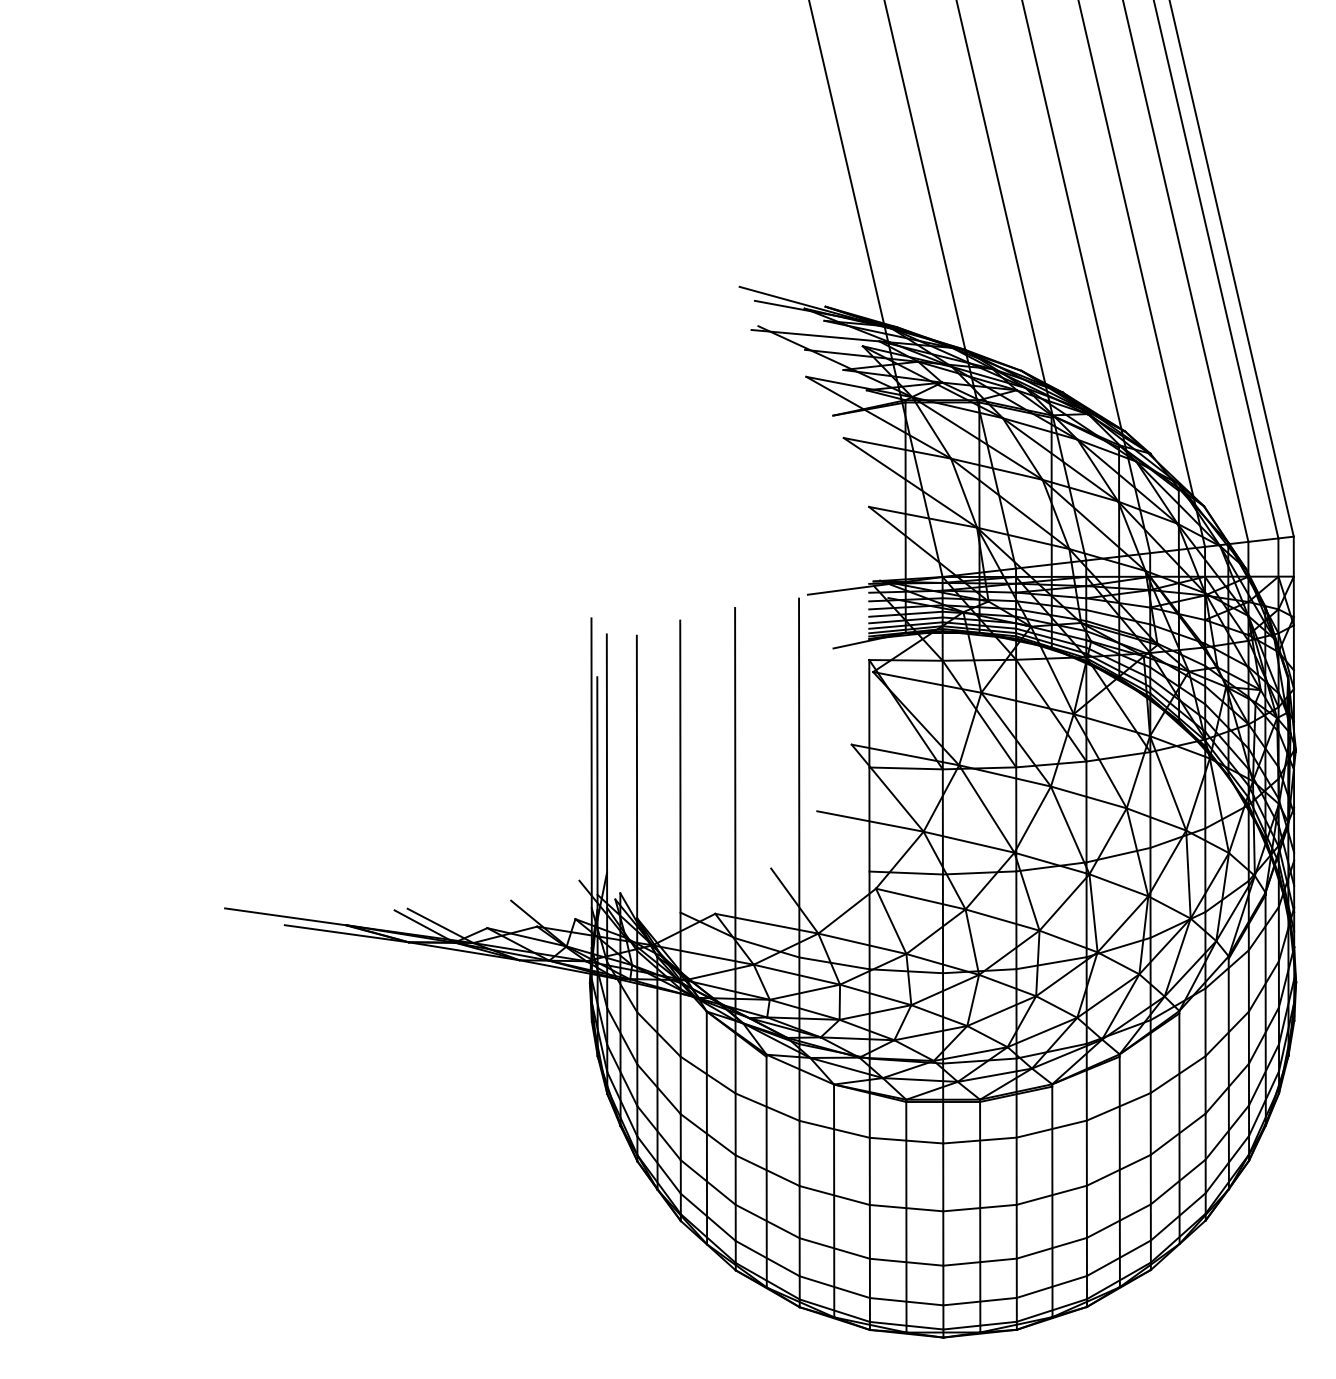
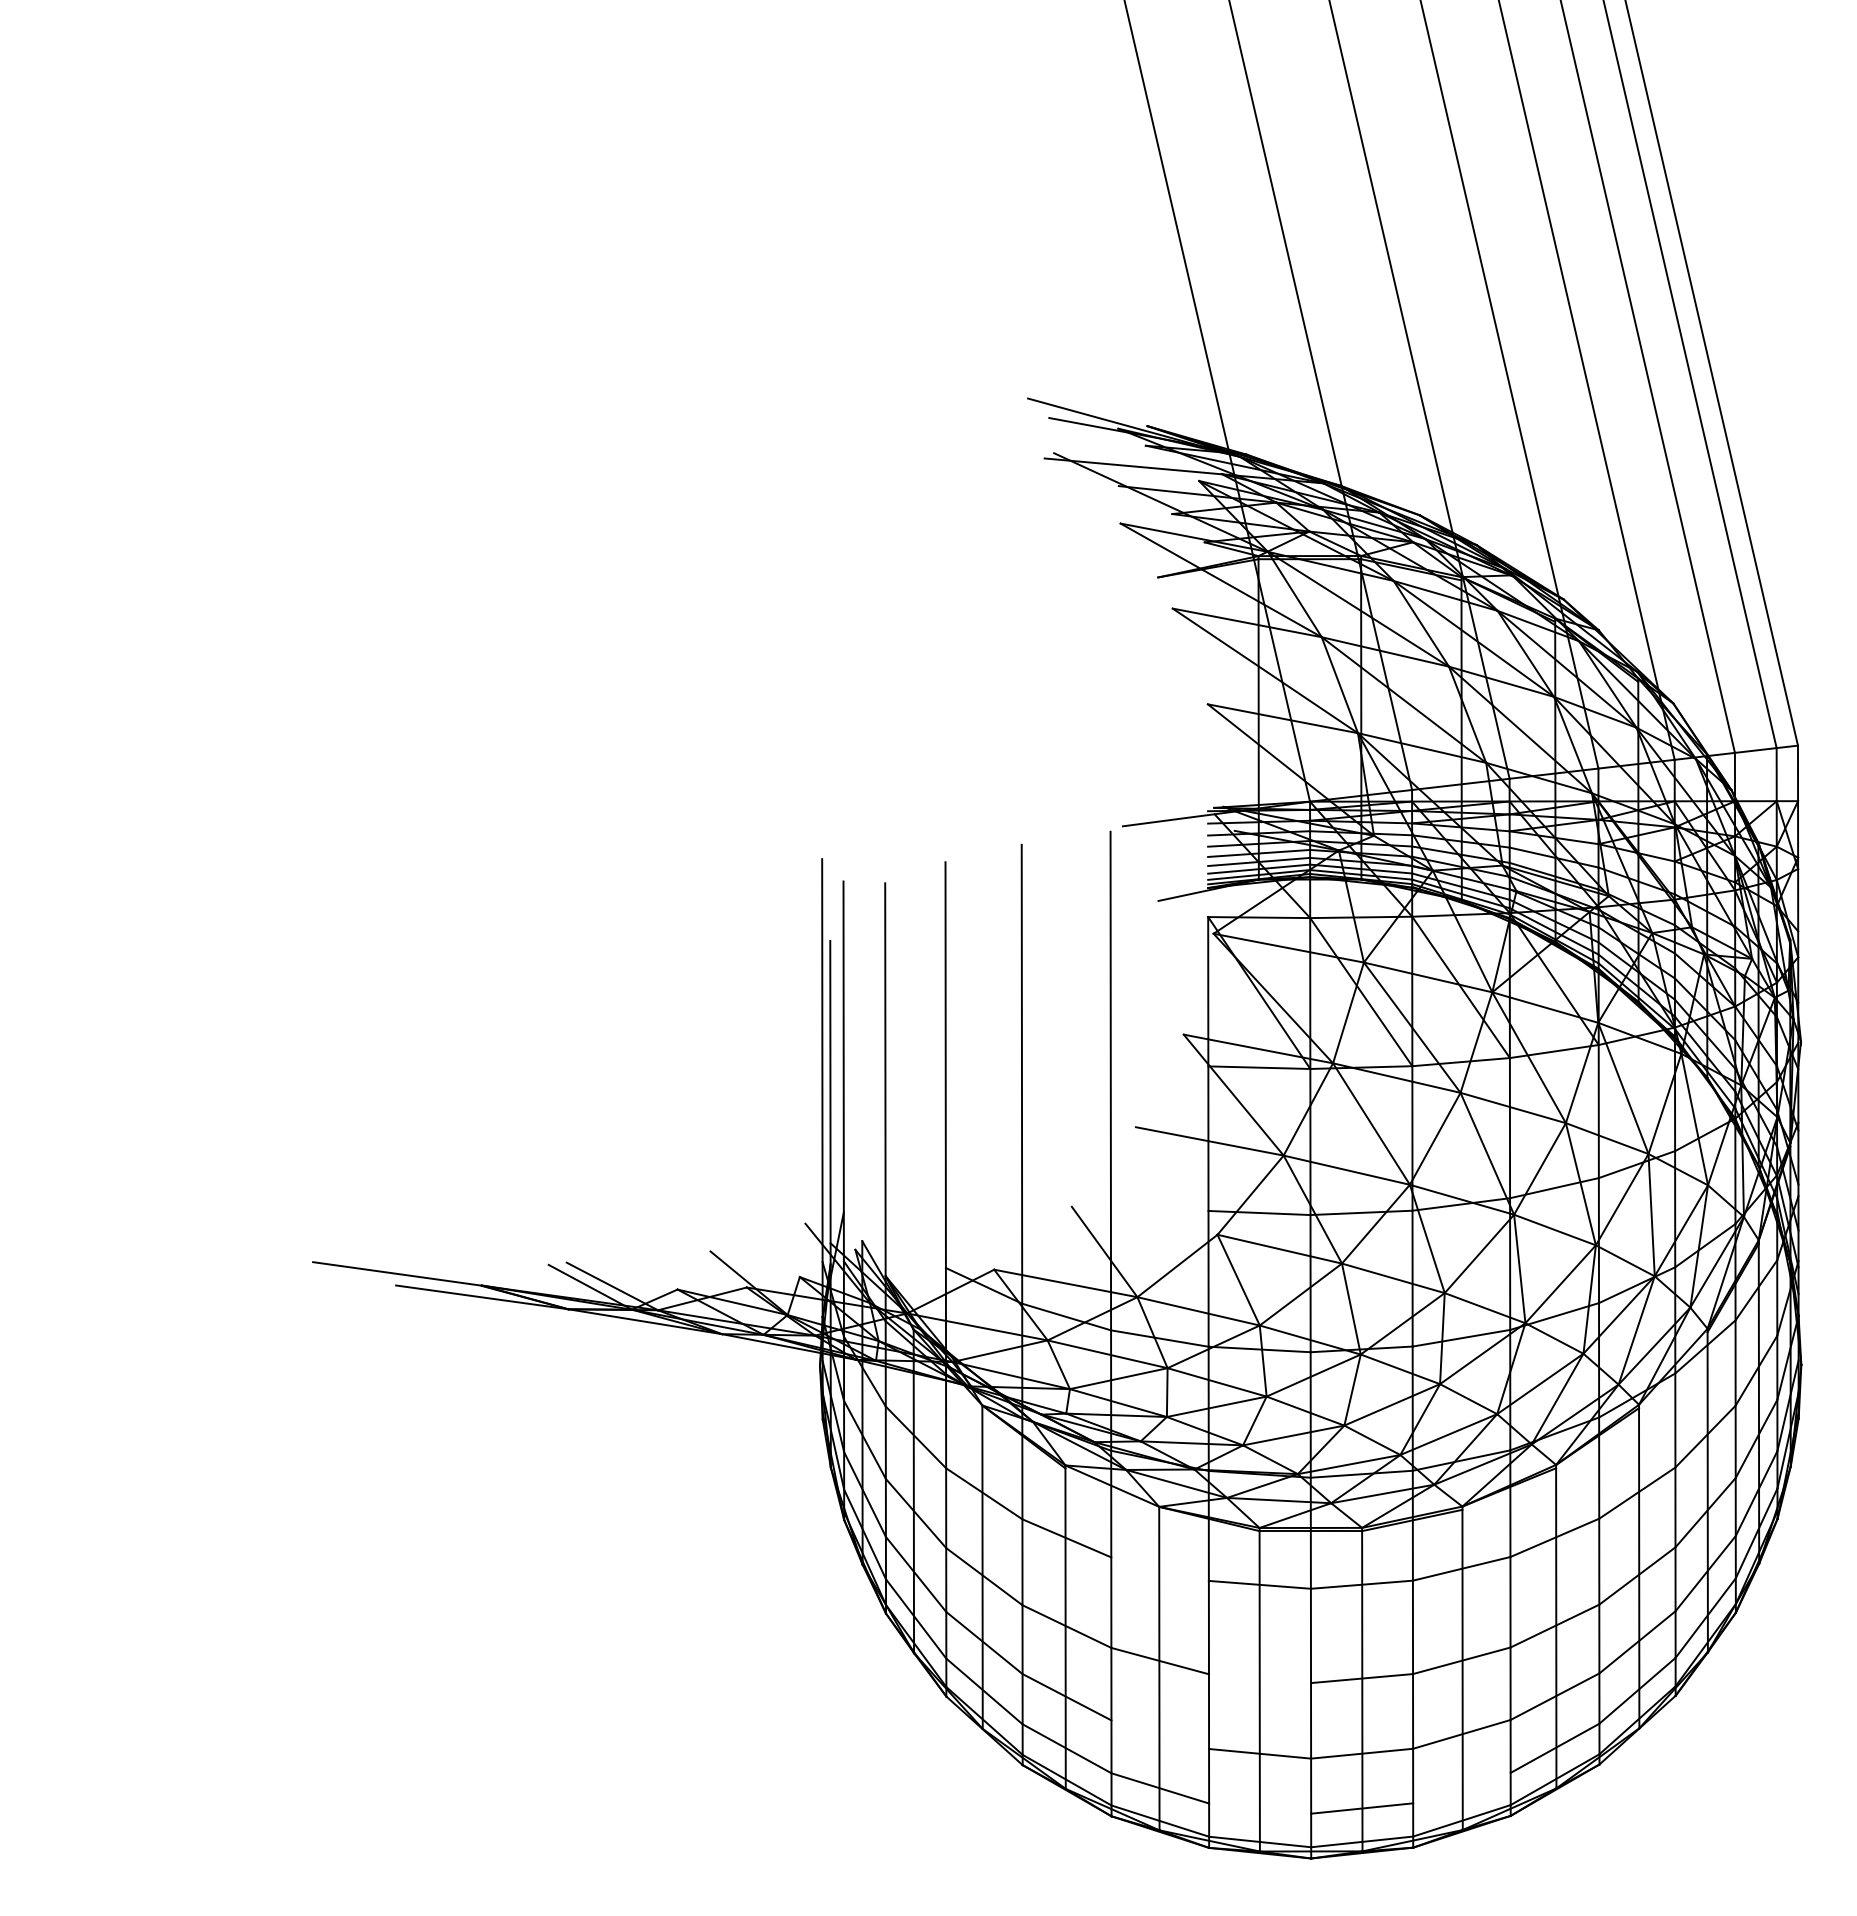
line: (834, 1128) -> (1159, 1568), removed
line: (906, 1208) -> (1259, 1678), removed
line: (834, 1248) -> (1160, 1734), removed
line: (1051, 1286) -> (1461, 1787), removed
line: (906, 1301) -> (1260, 1808), removed

